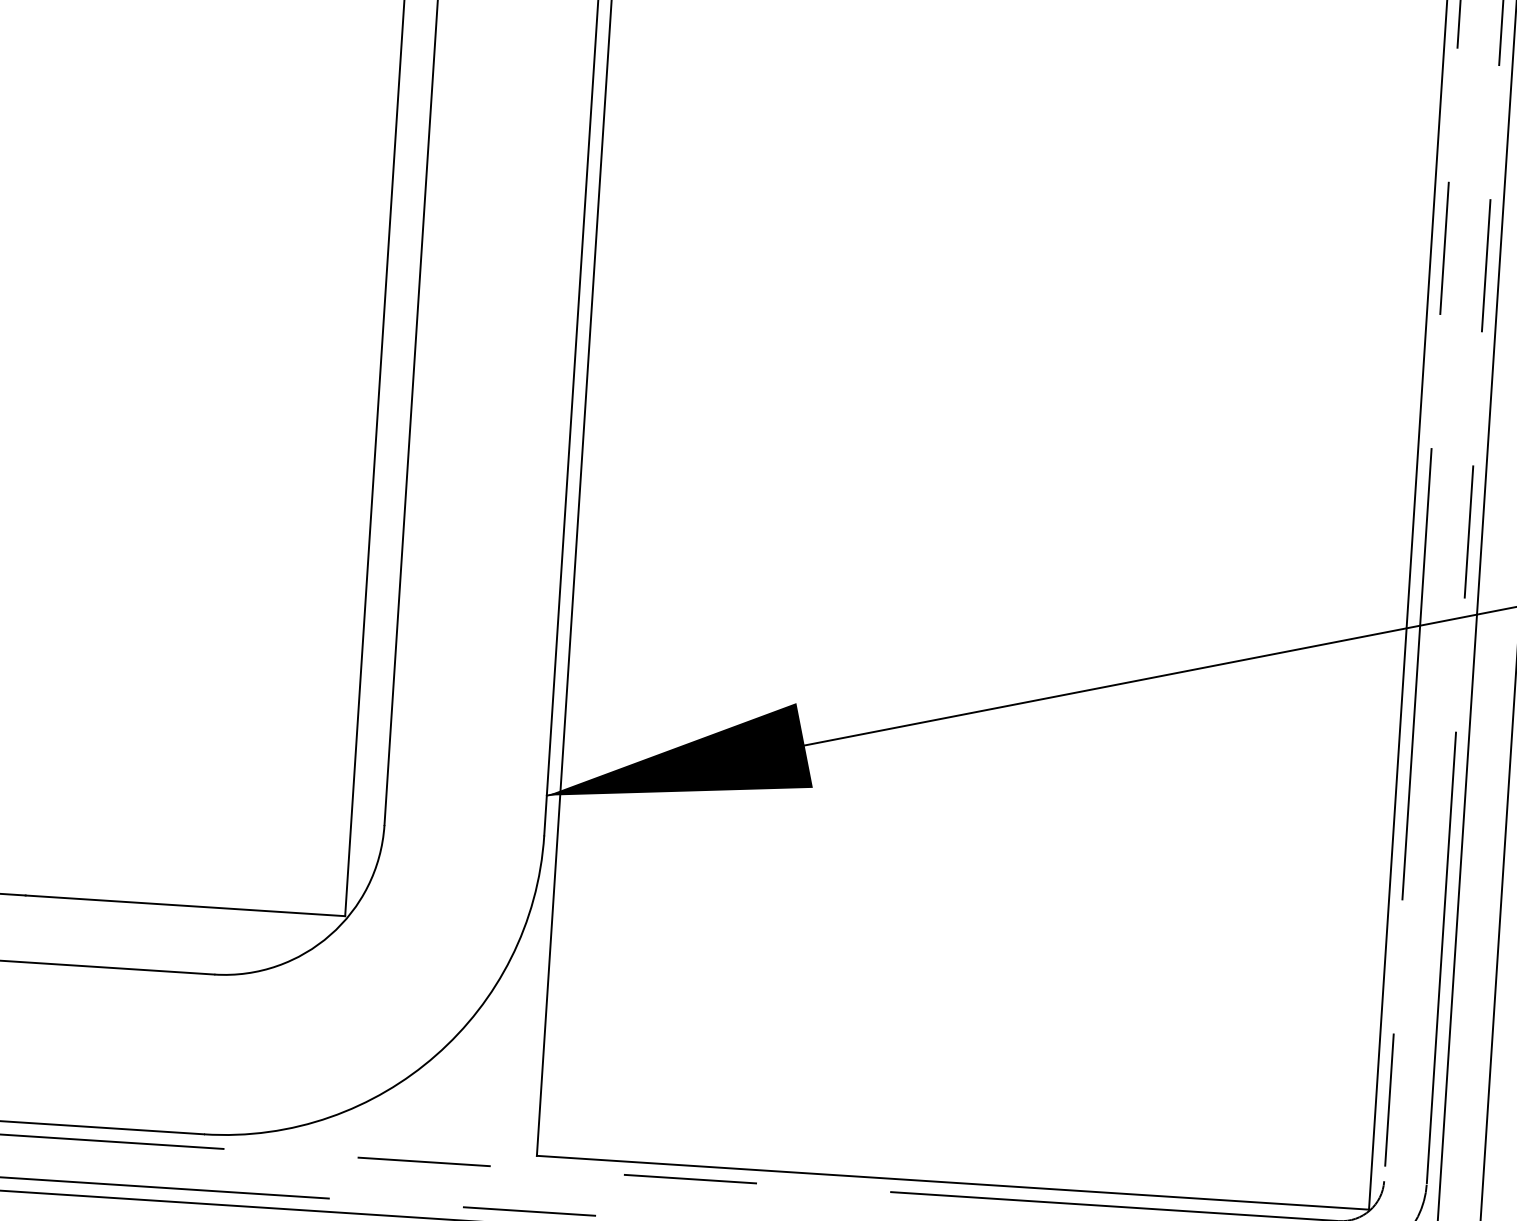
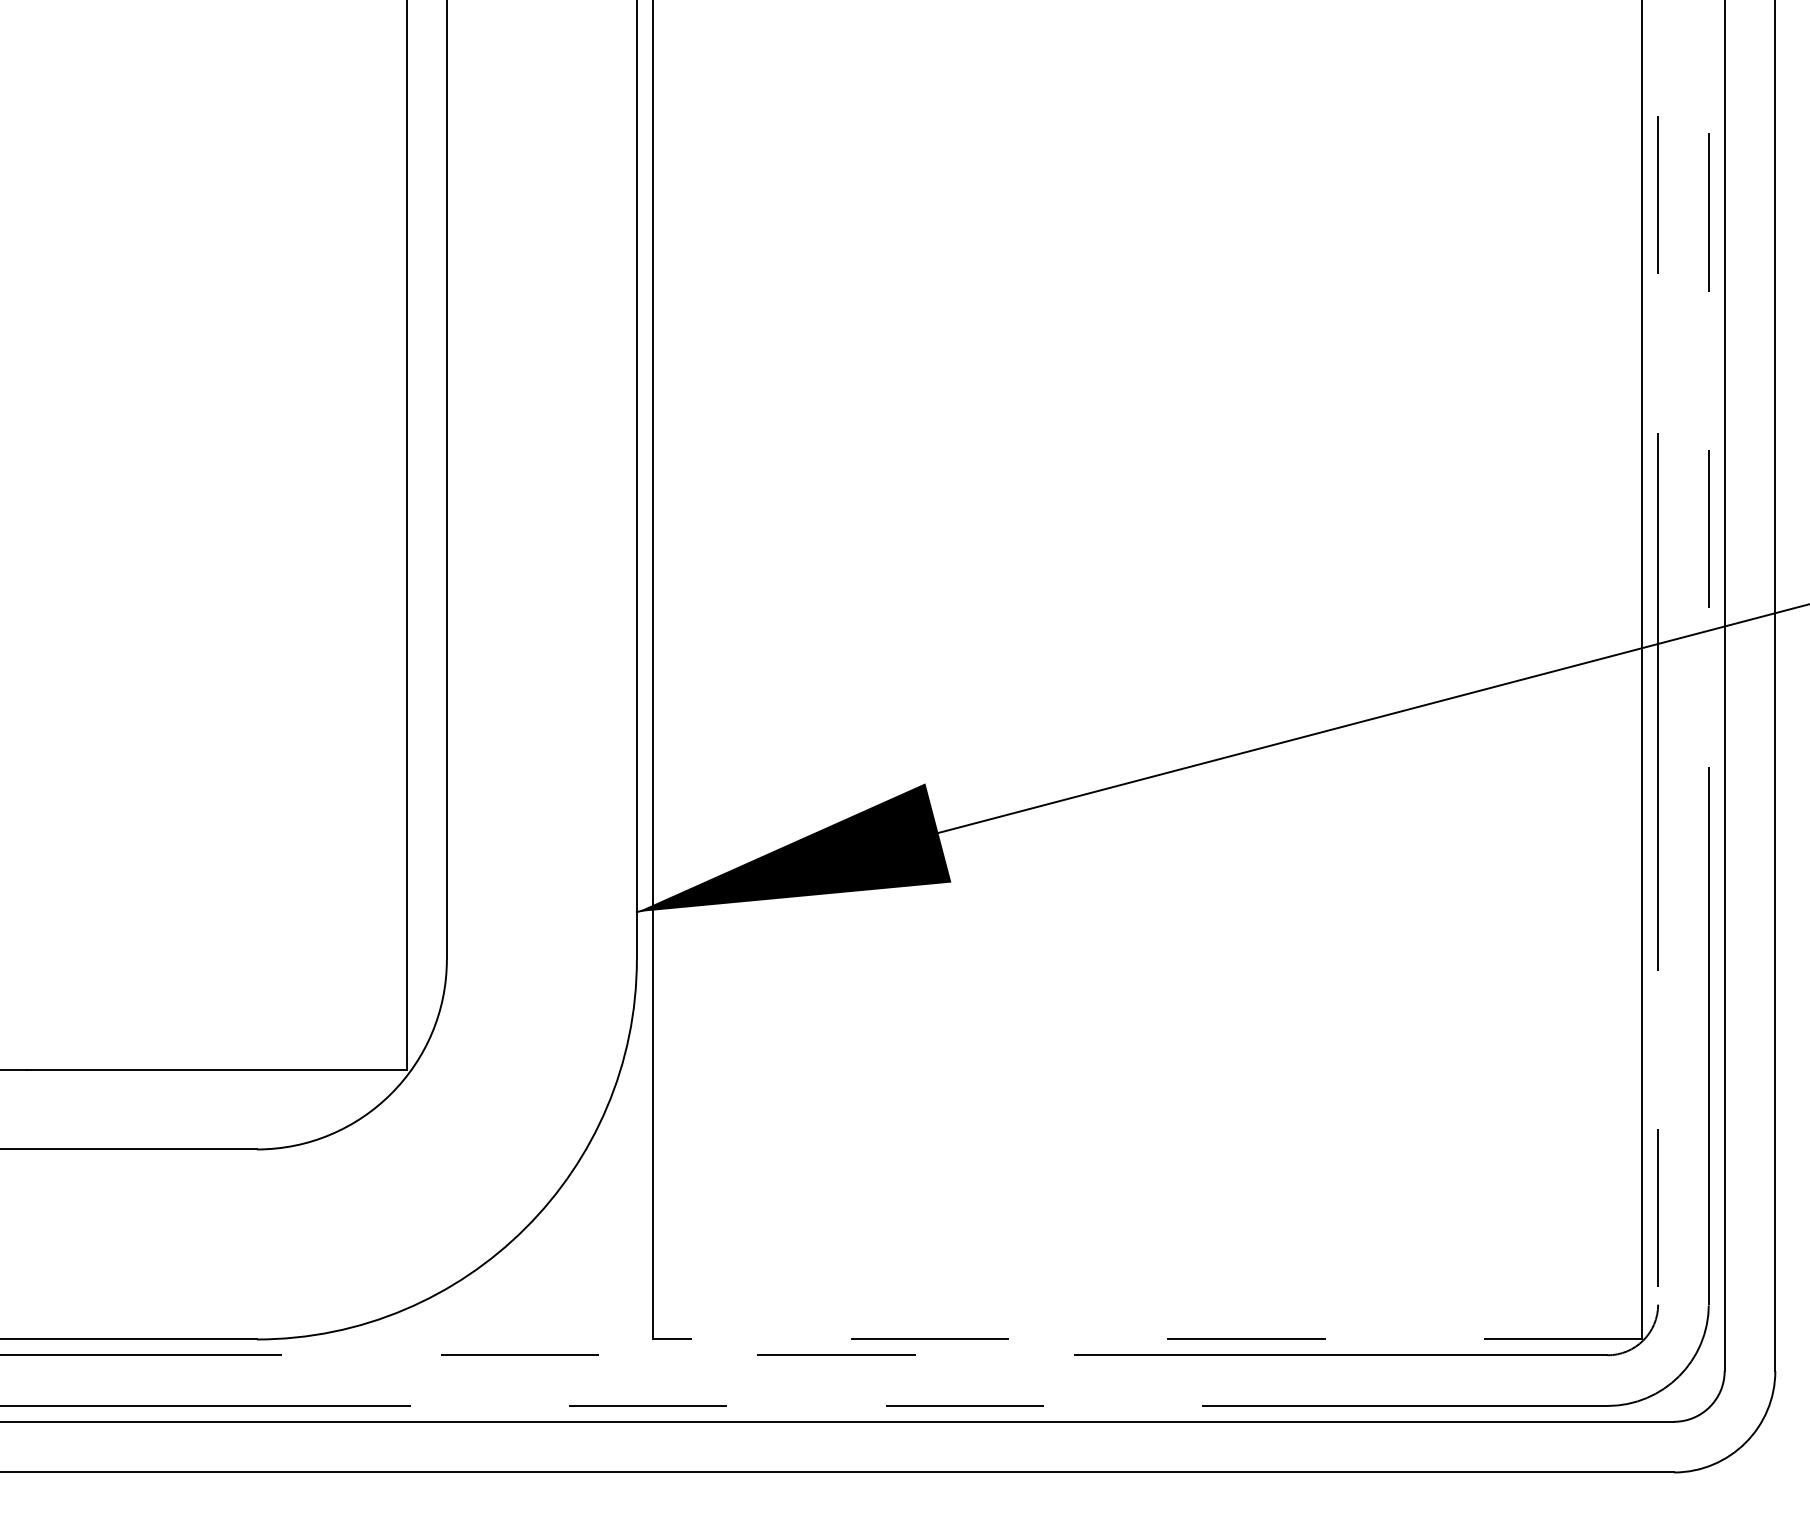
line: (952, 1182) -> (1147, 1339), solid -> dashed

